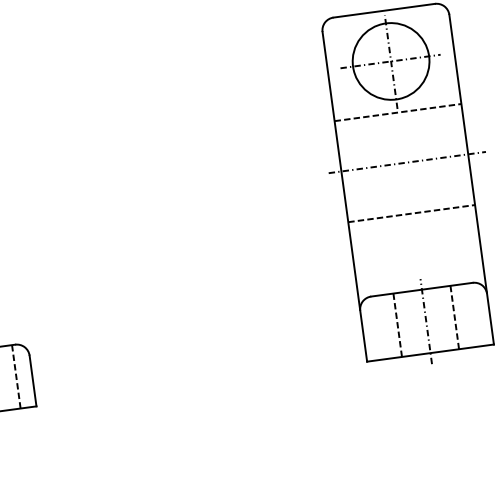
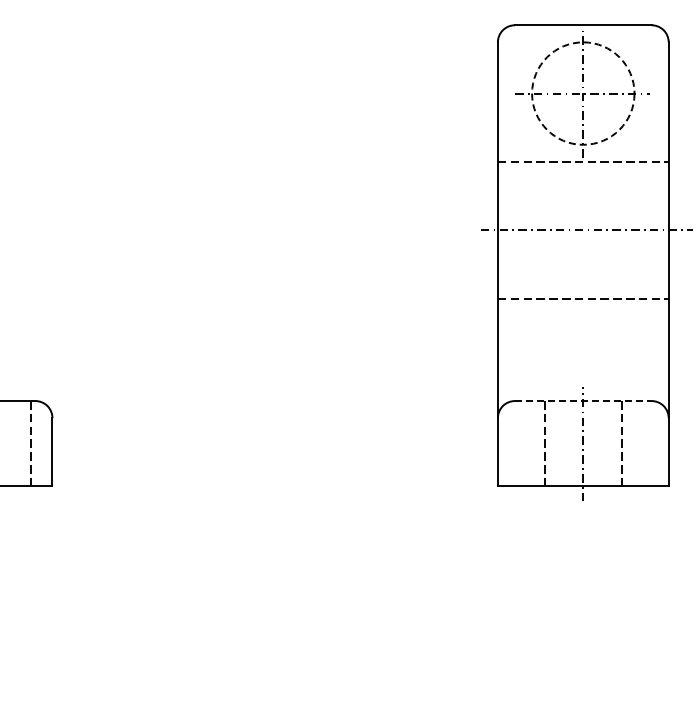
circle: (391, 61) -> (583, 93), solid -> dashed
line: (422, 290) -> (583, 401), solid -> dashed

